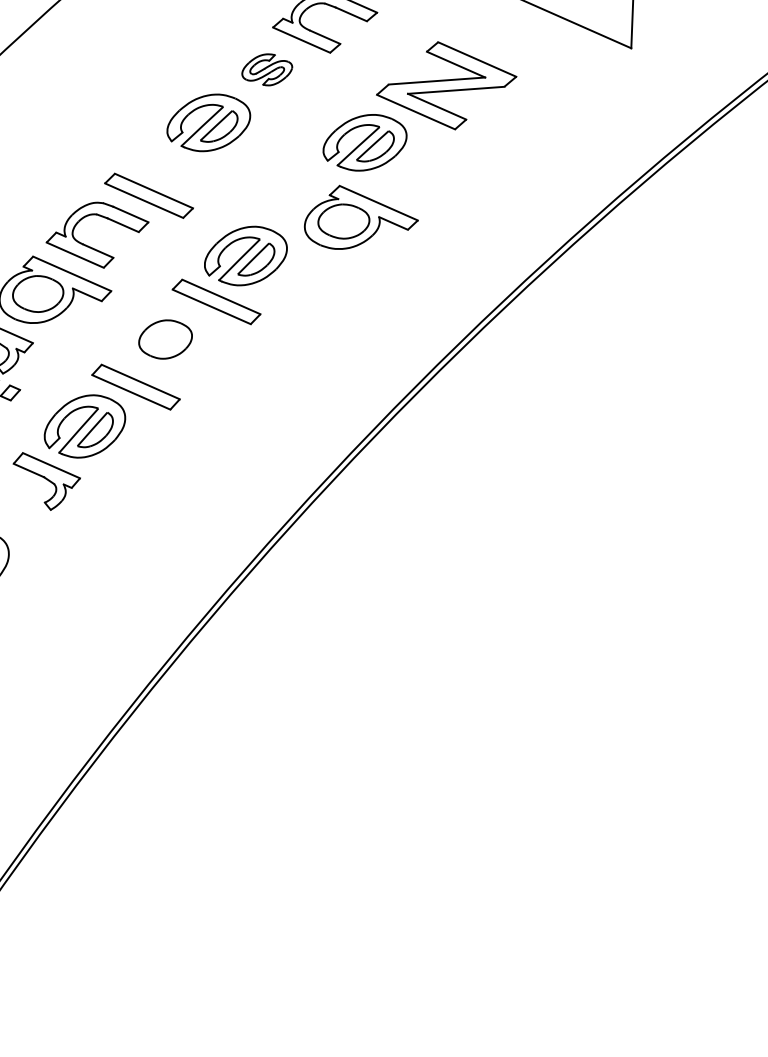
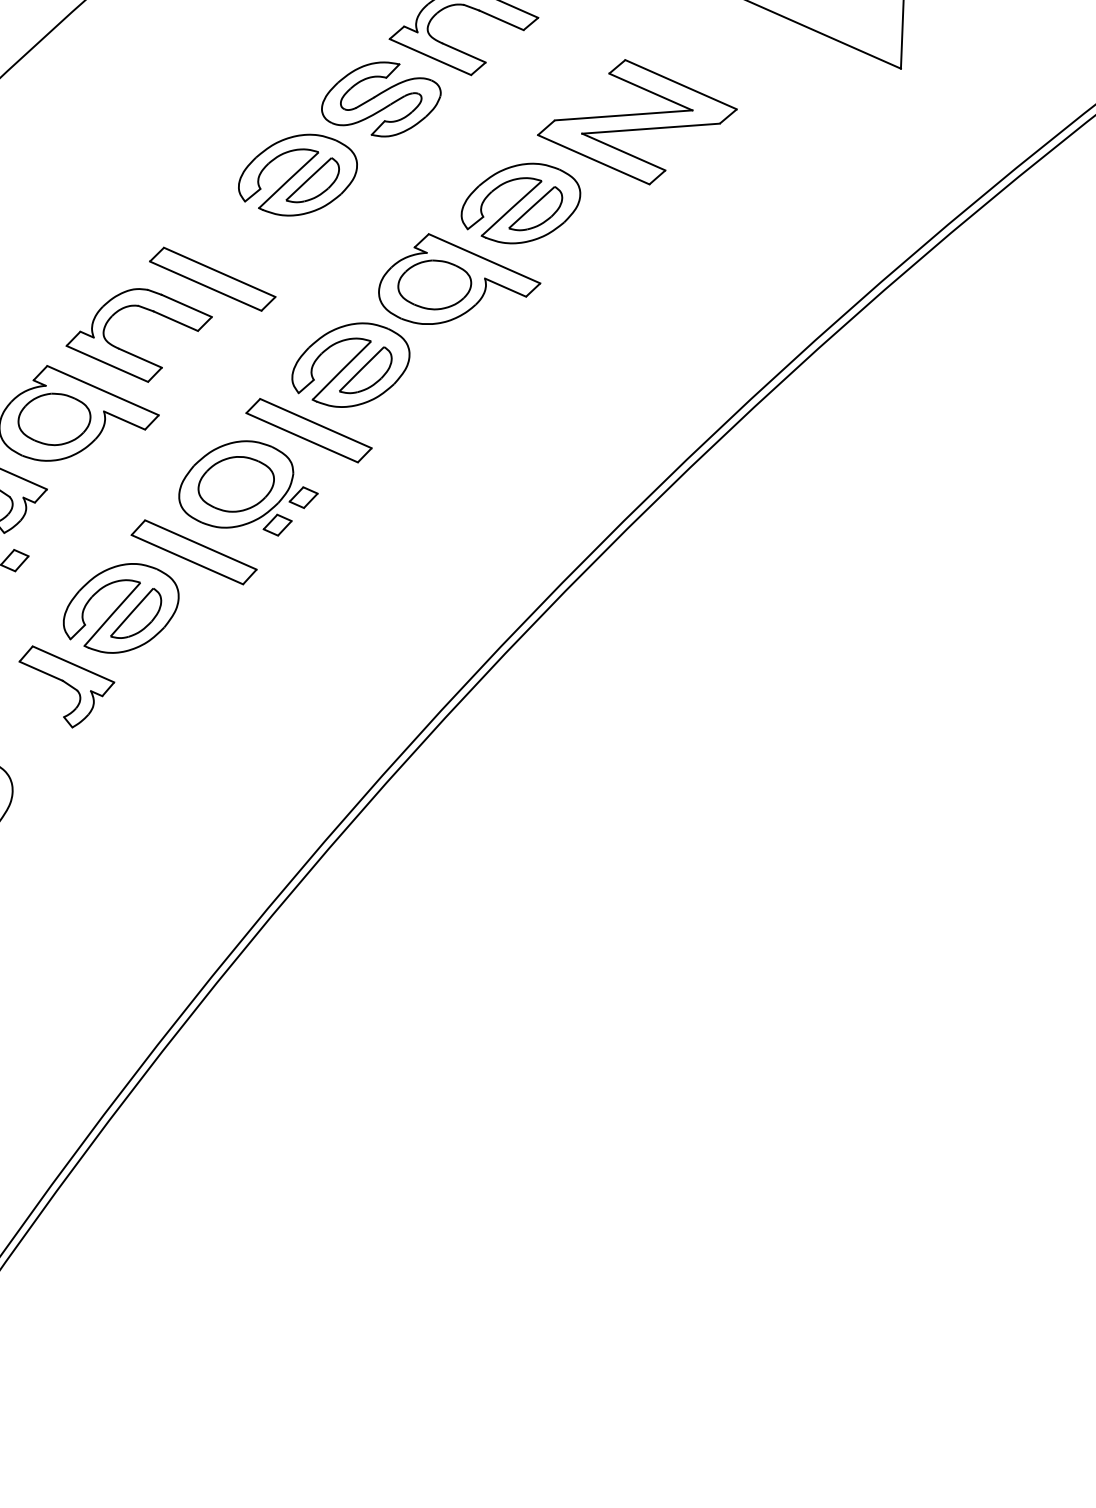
part: (267, 69) -> (381, 99), size x1.67
part: (361, 217) -> (459, 278), moved
part: (174, 342) -> (248, 488), added

